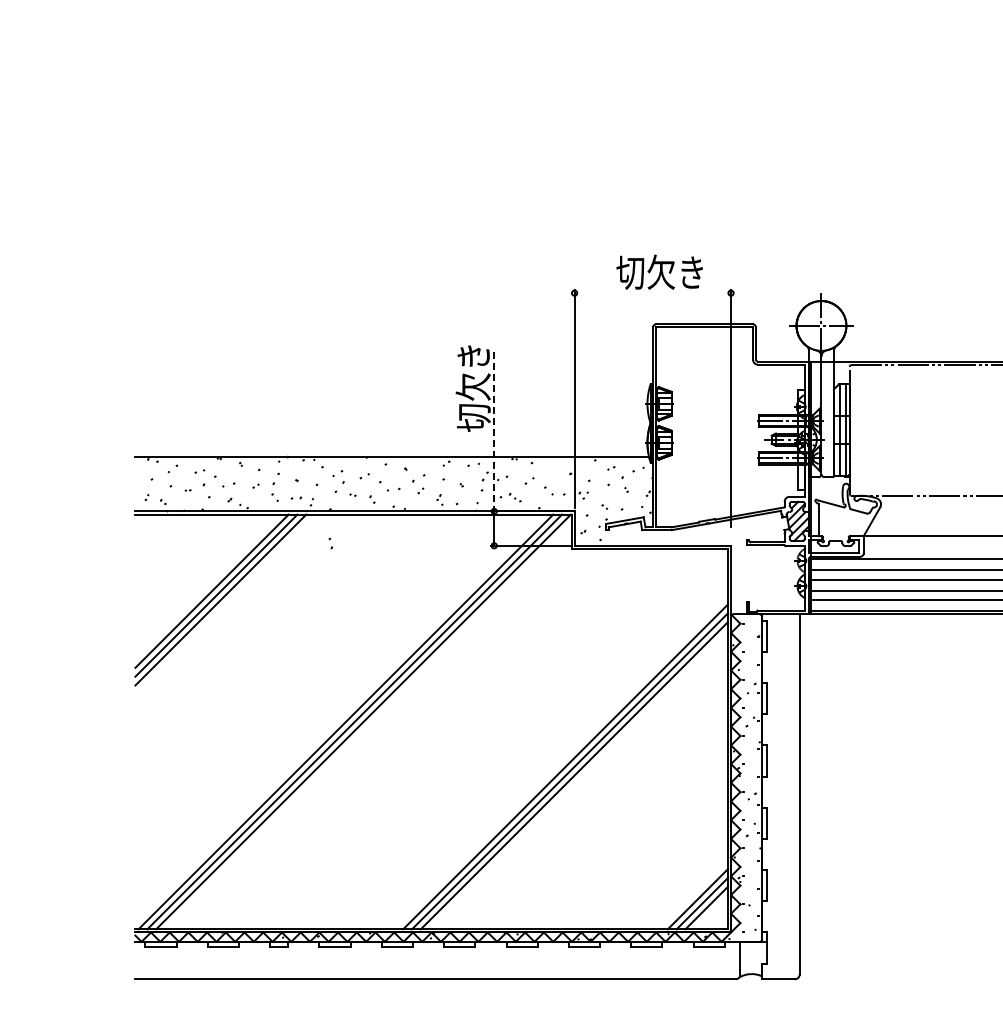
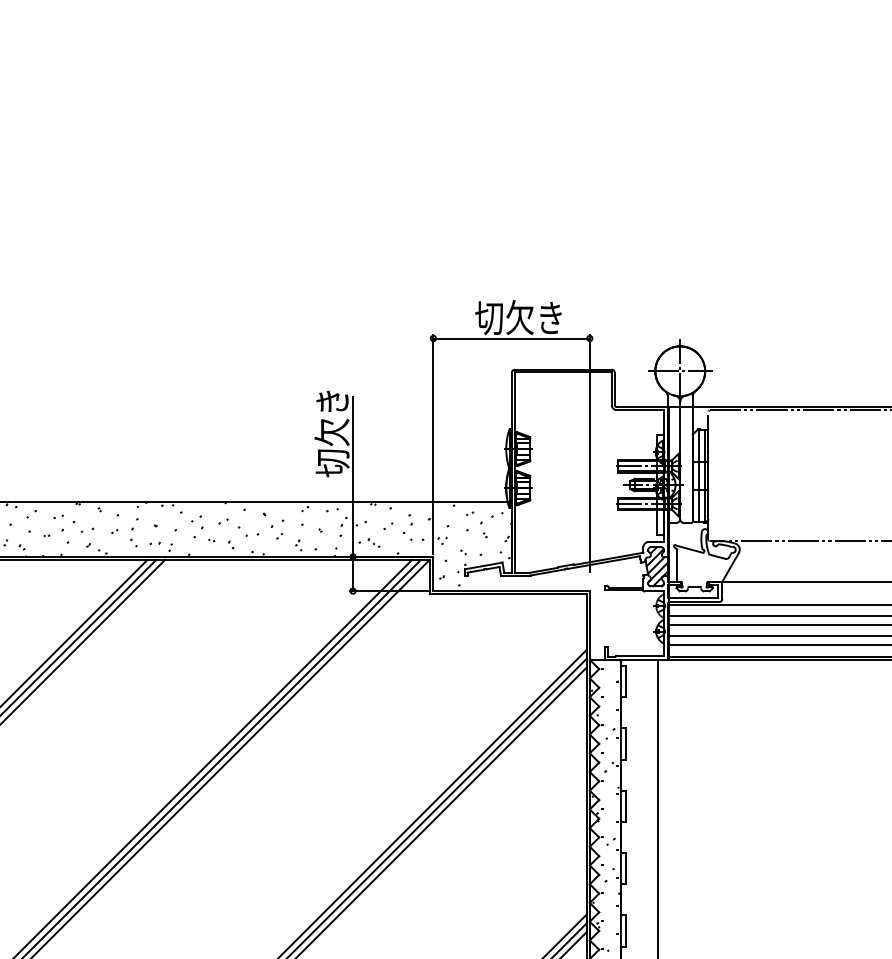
line: (652, 293) -> (511, 338), added
line: (494, 431) -> (353, 476), dashed -> solid
part: (330, 543) -> (410, 519), moved

